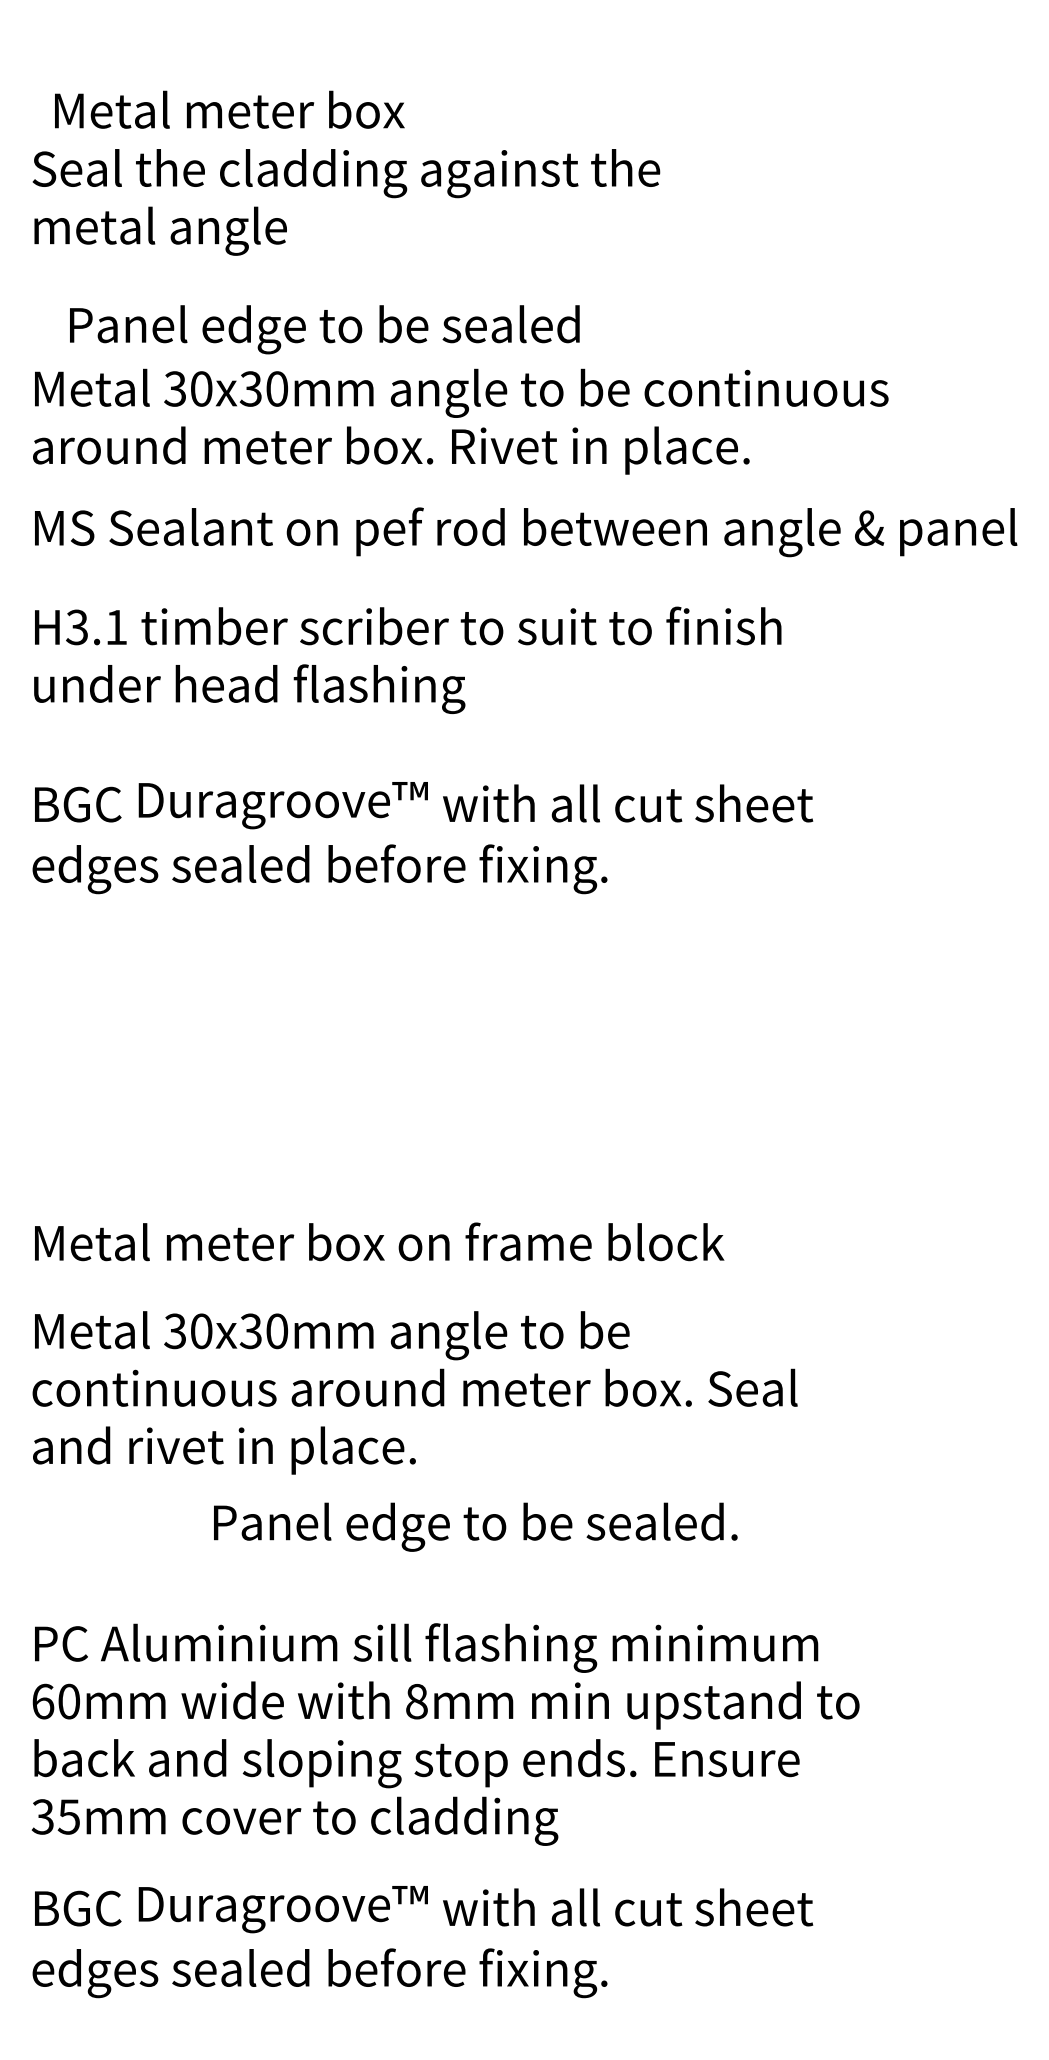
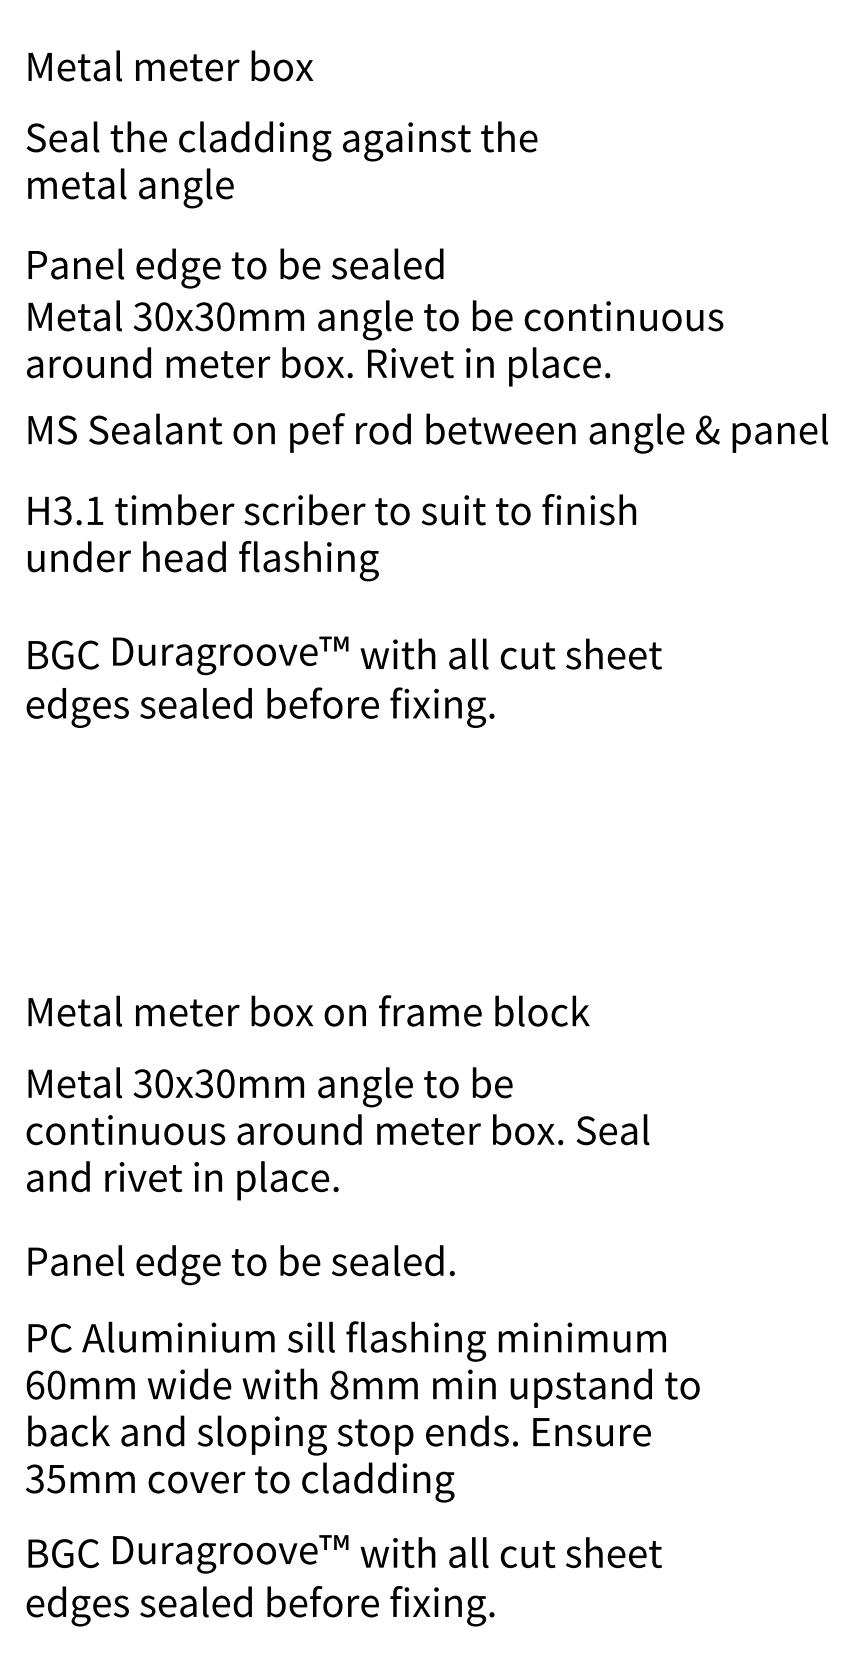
text: (229, 109) -> (170, 65), moved
text: (324, 329) -> (235, 268), moved
text: (475, 1526) -> (241, 1264), moved

